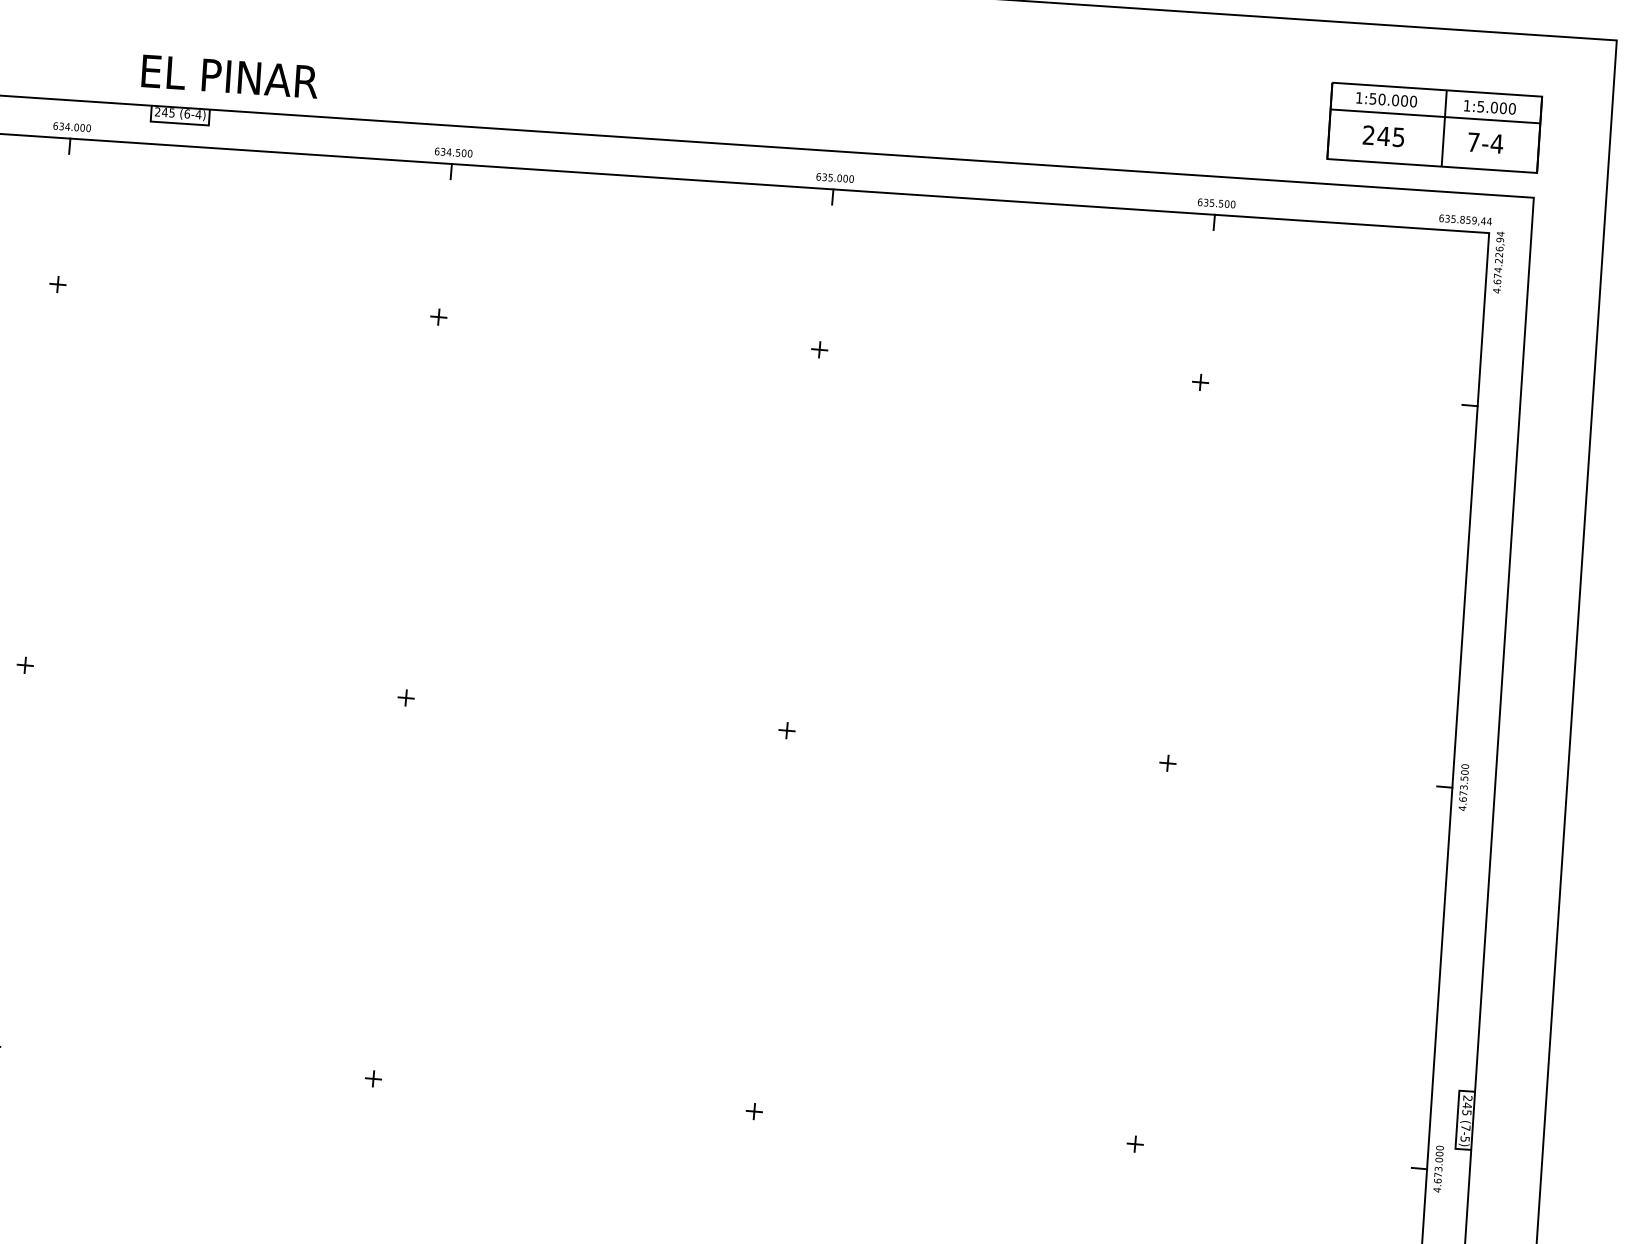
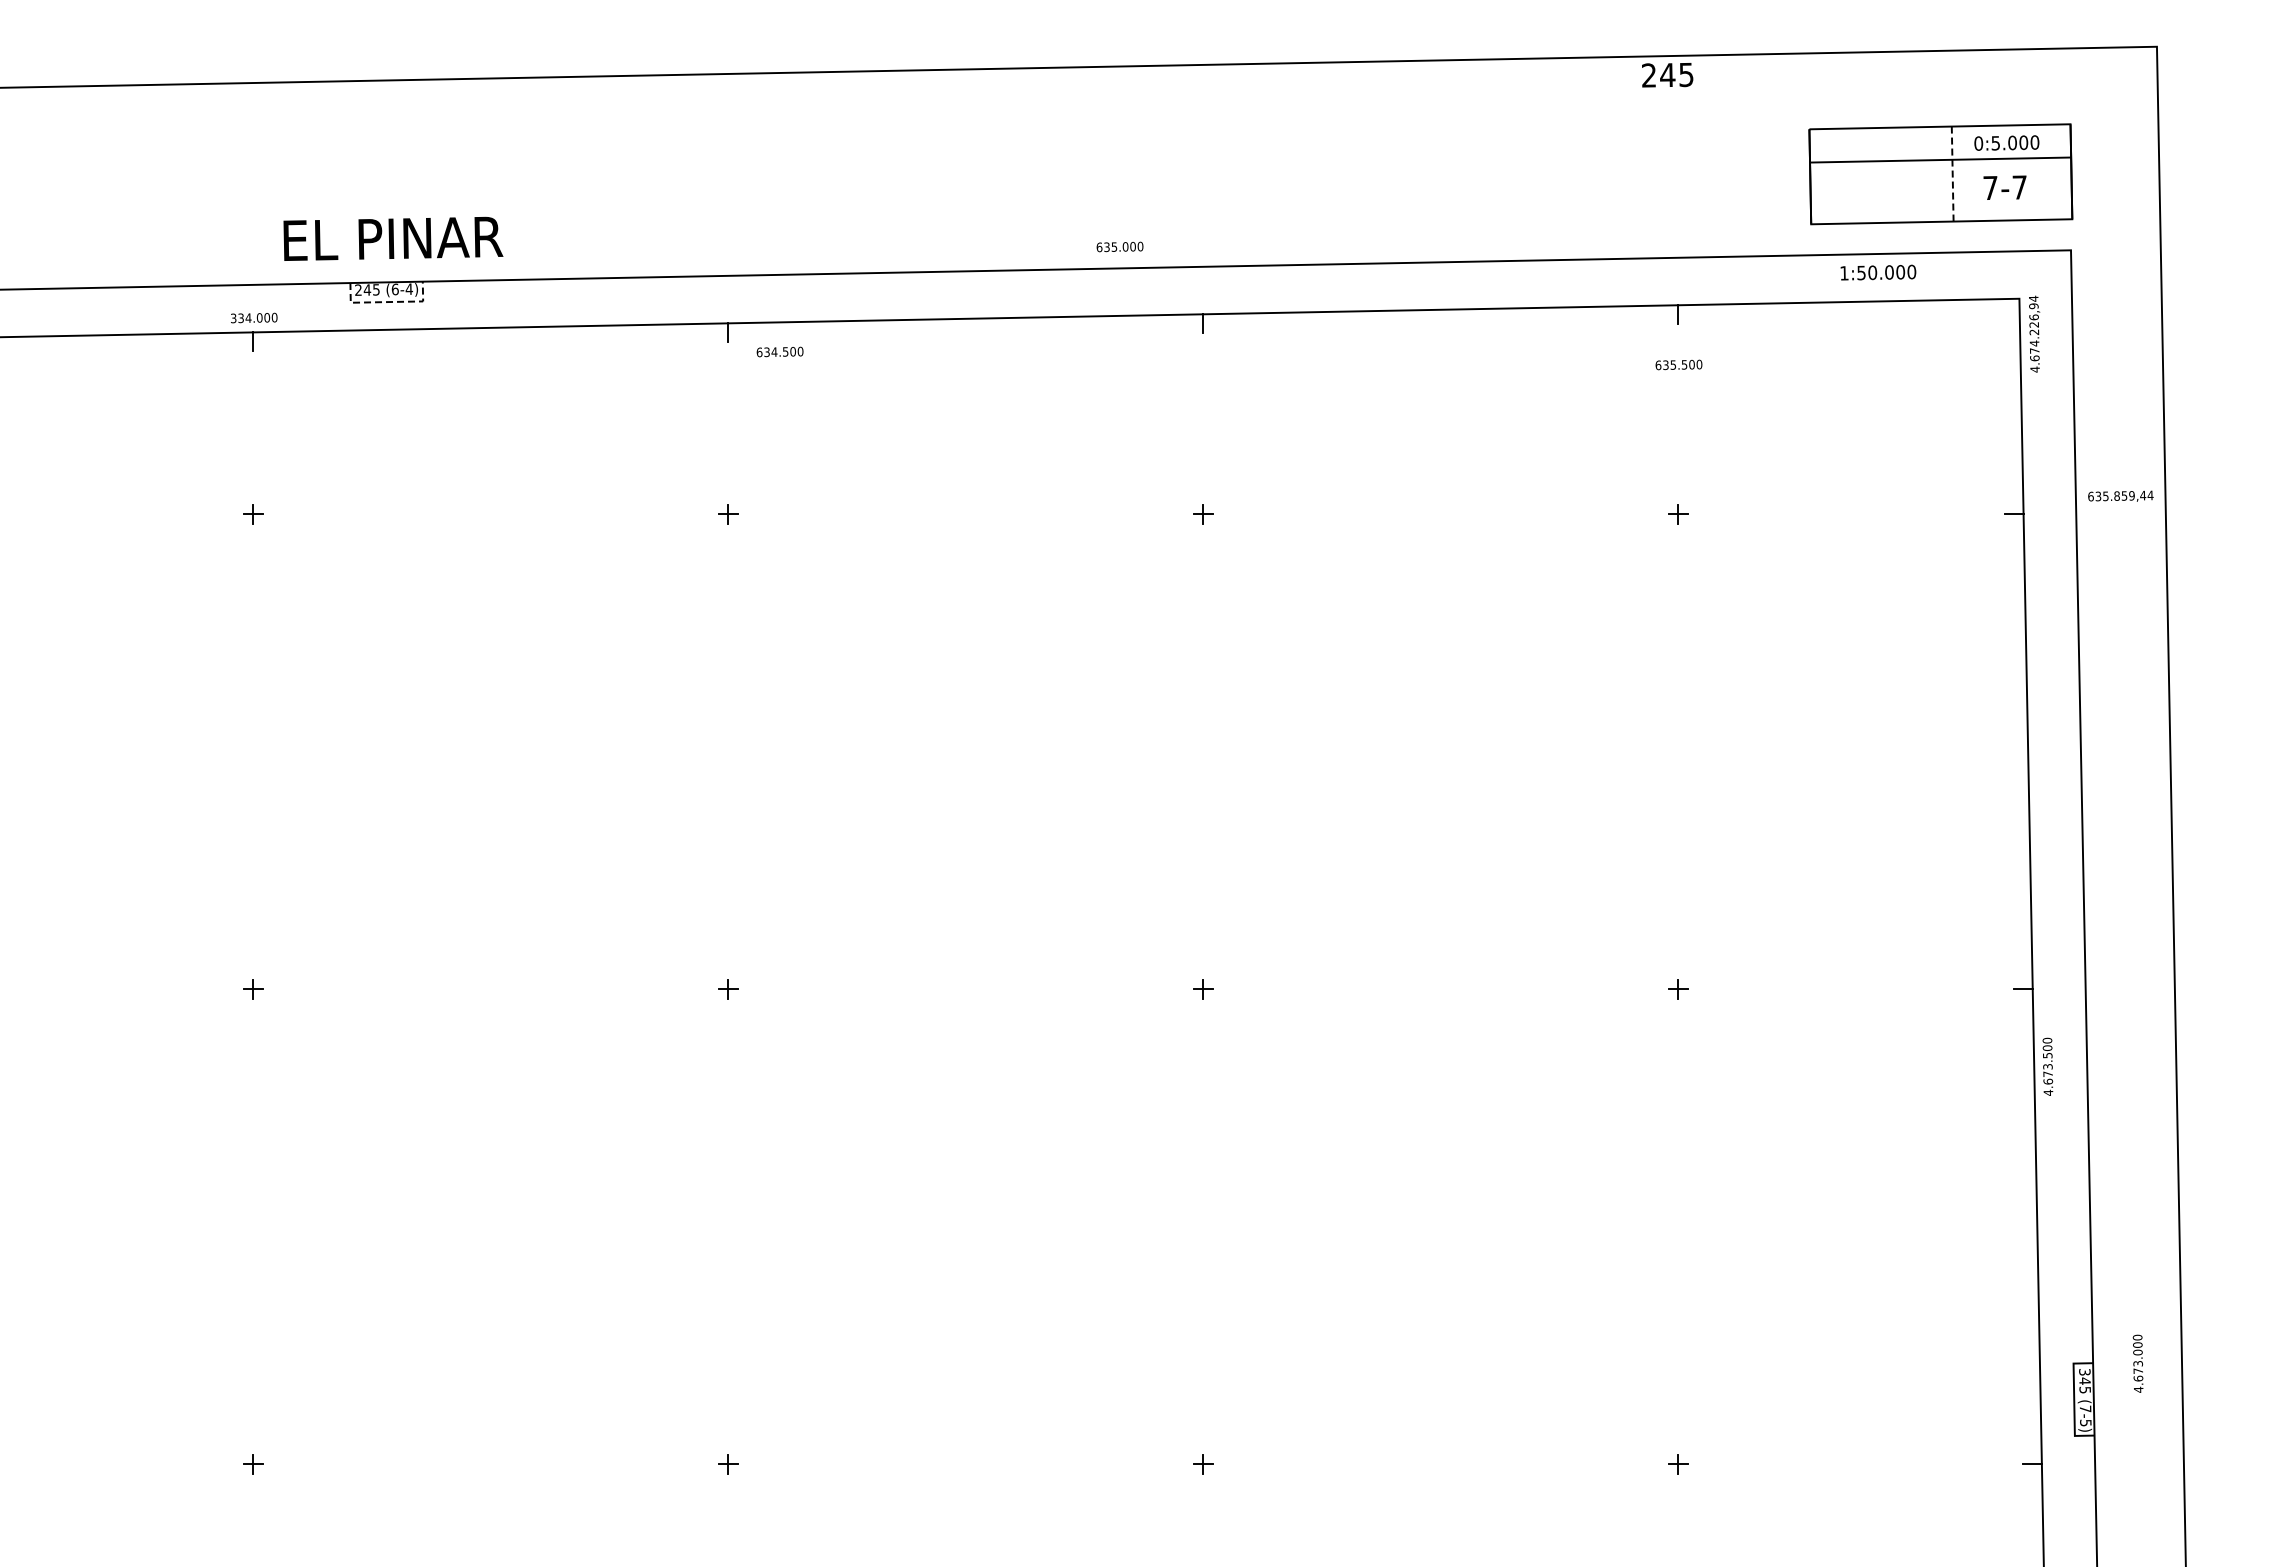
text: (230, 76) -> (393, 238), moved
text: (1386, 99) -> (1878, 272), moved
text: (1467, 105) -> (1978, 143), 1:5.000 -> 0:5.000
line: (180, 123) -> (387, 302), solid -> dashed
text: (55, 126) -> (233, 318), 634.000 -> 334.000
line: (1444, 128) -> (1952, 174), solid -> dashed
text: (1383, 136) -> (1667, 75), moved
text: (1496, 143) -> (2019, 187), 7-4 -> 7-7
text: (453, 152) -> (779, 351), moved
text: (834, 177) -> (1119, 246), moved
text: (1216, 203) -> (1678, 364), moved
text: (1465, 219) -> (2120, 495), moved
text: (1463, 787) -> (2047, 1066), moved
text: (1467, 1097) -> (2084, 1371), 245 -> 345
text: (1438, 1168) -> (2137, 1363), moved

